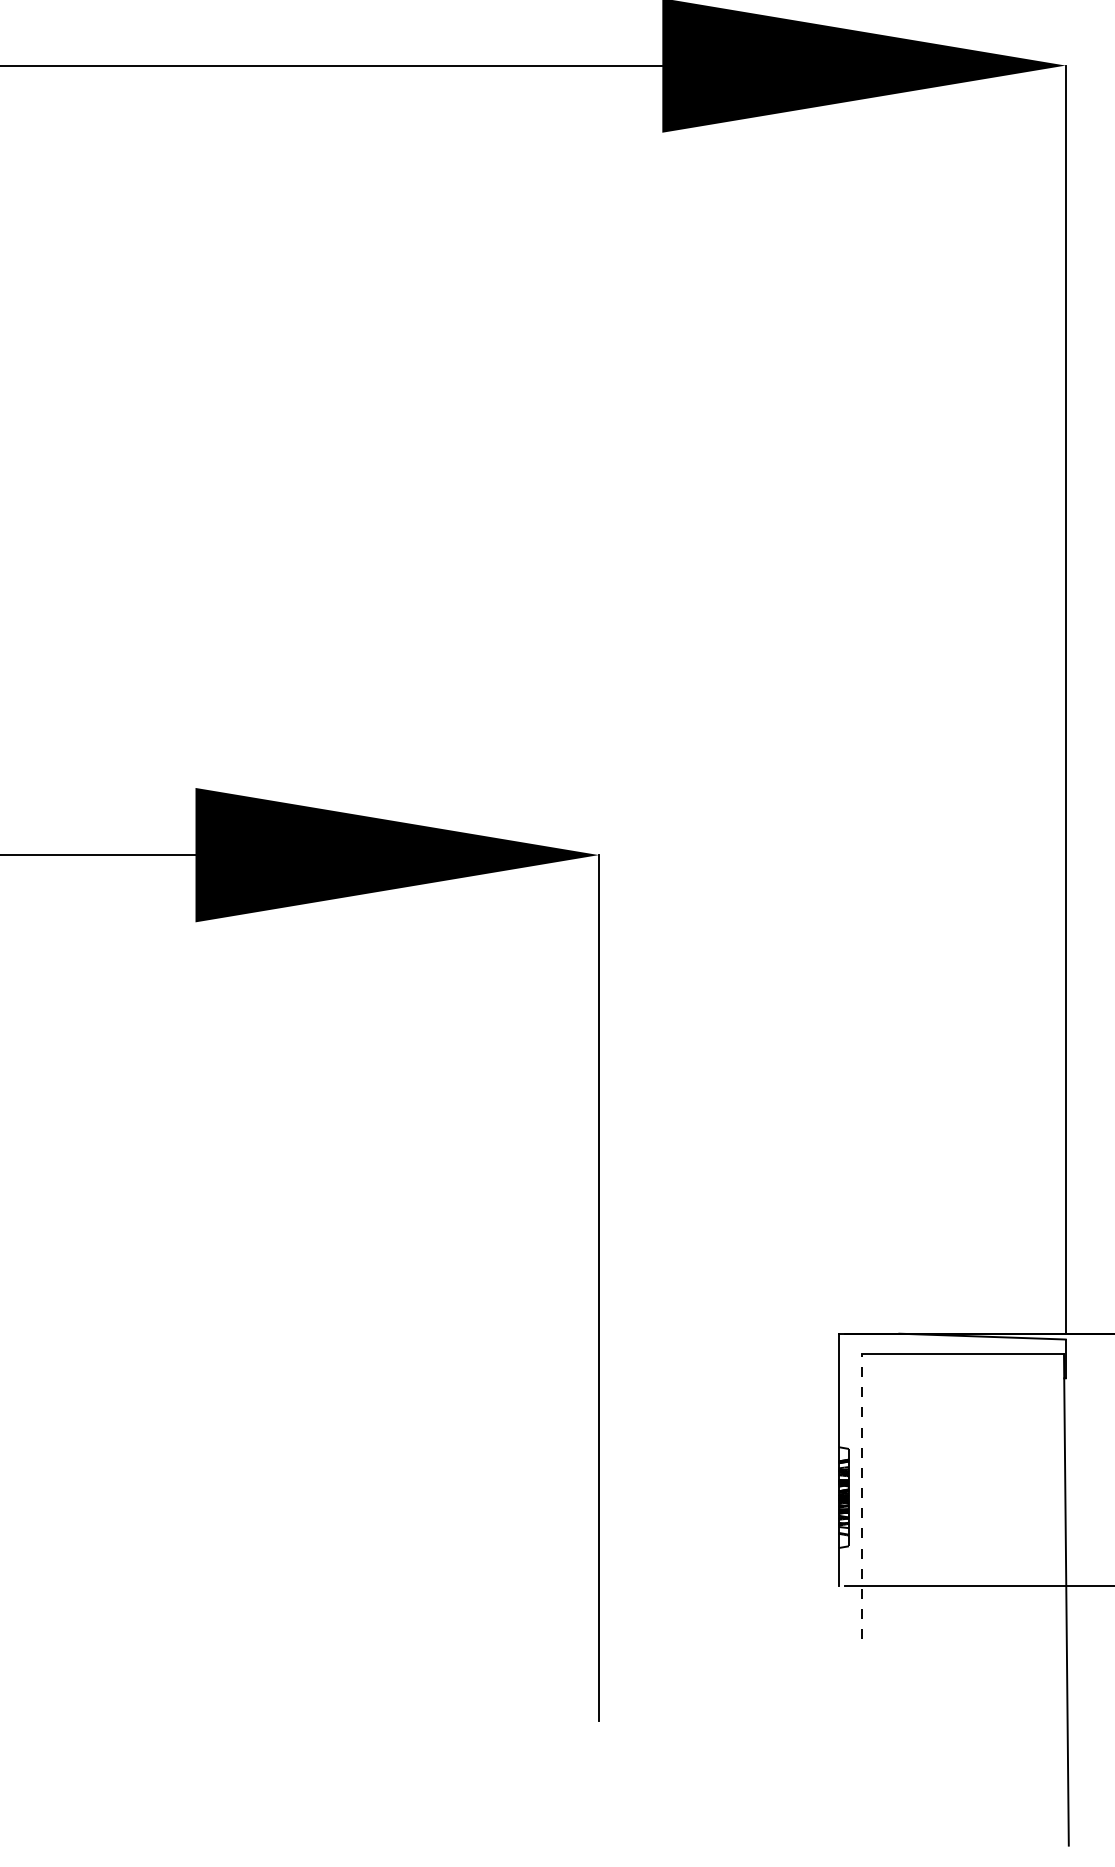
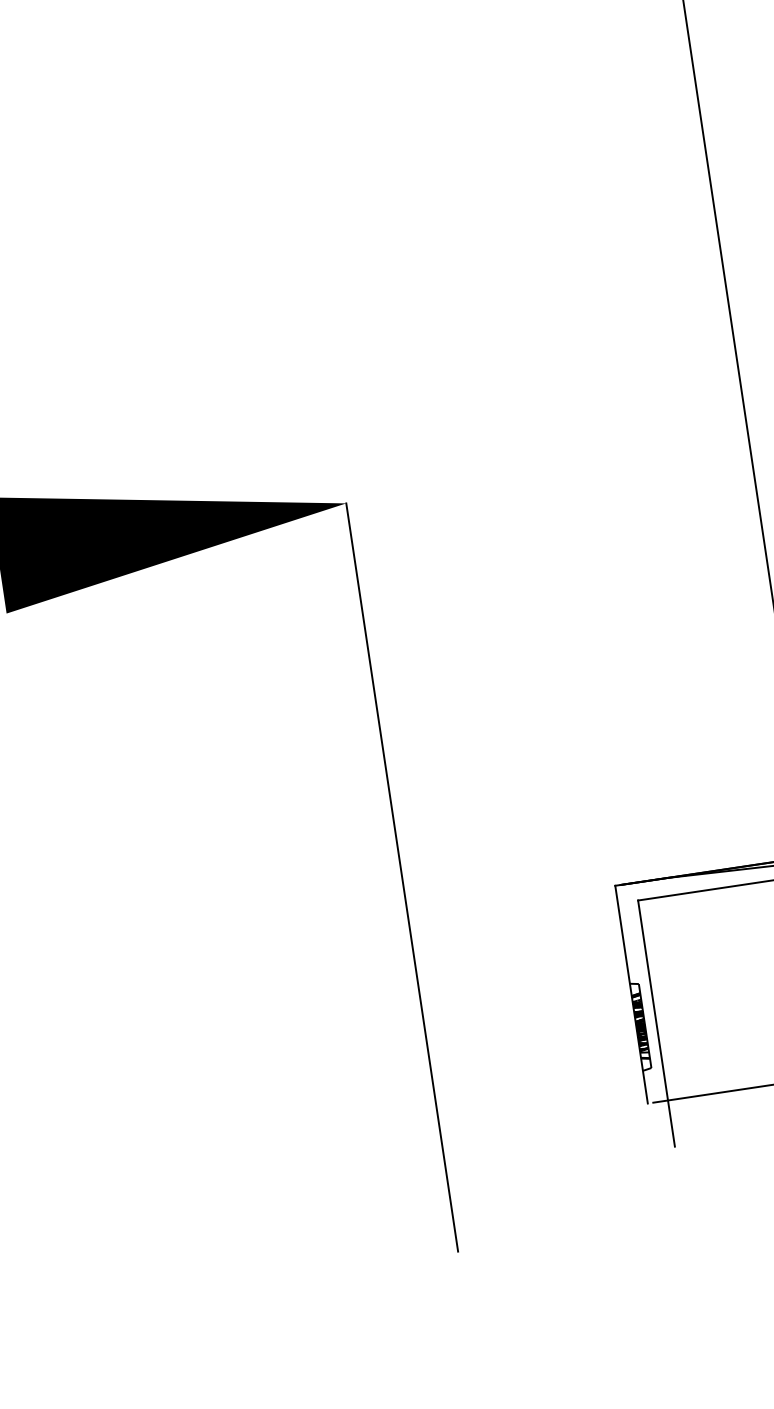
line: (862, 1496) -> (656, 1023), dashed -> solid

